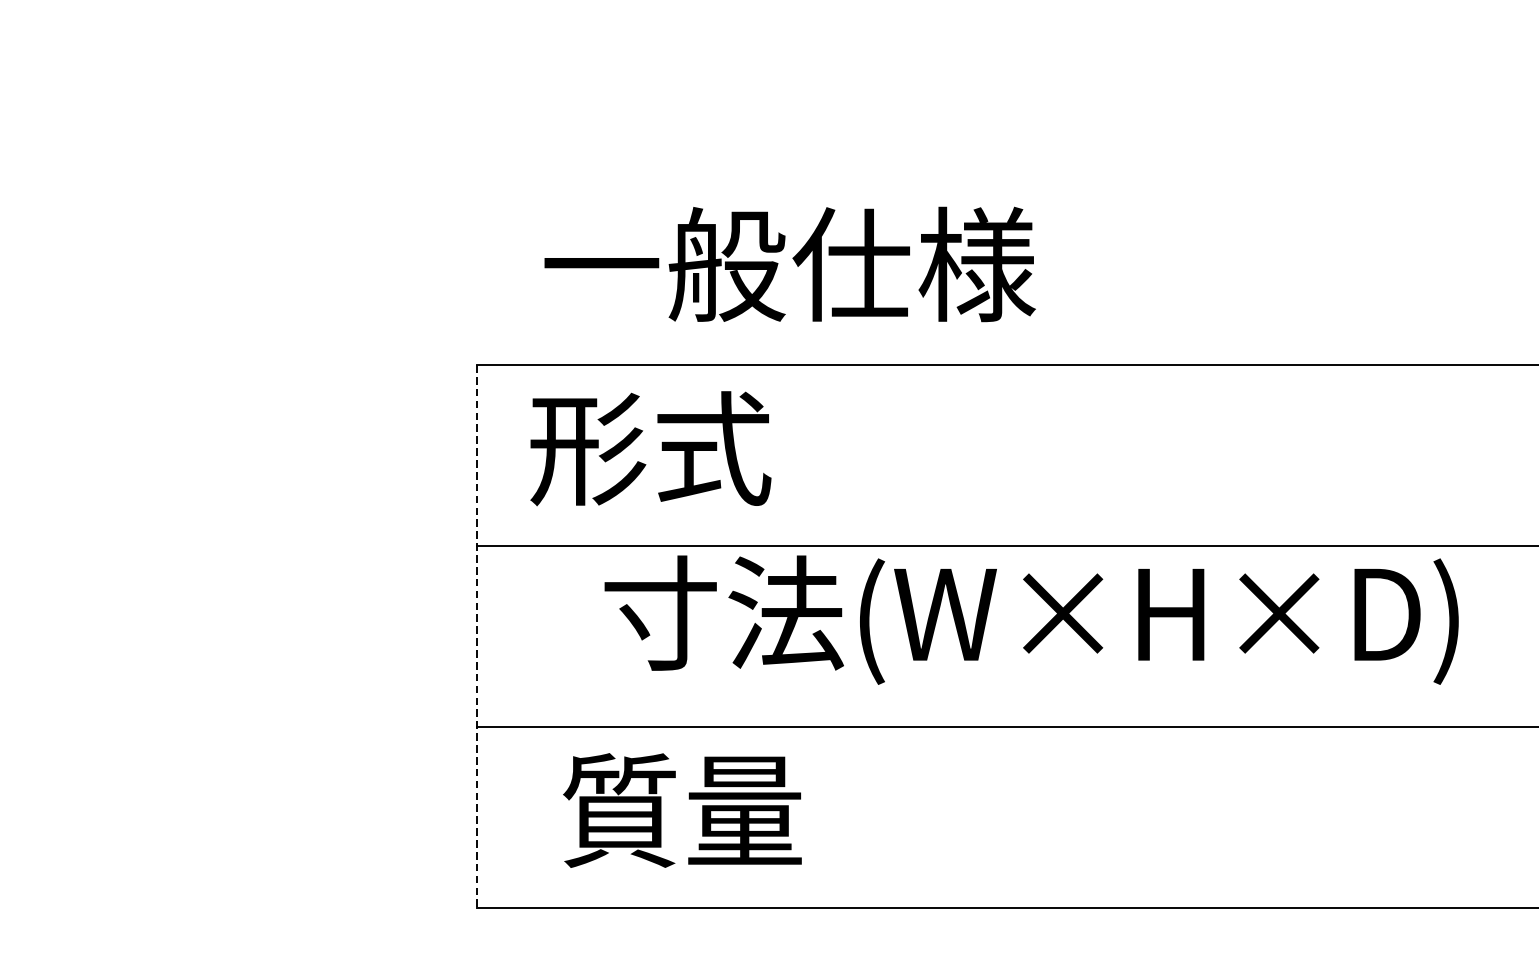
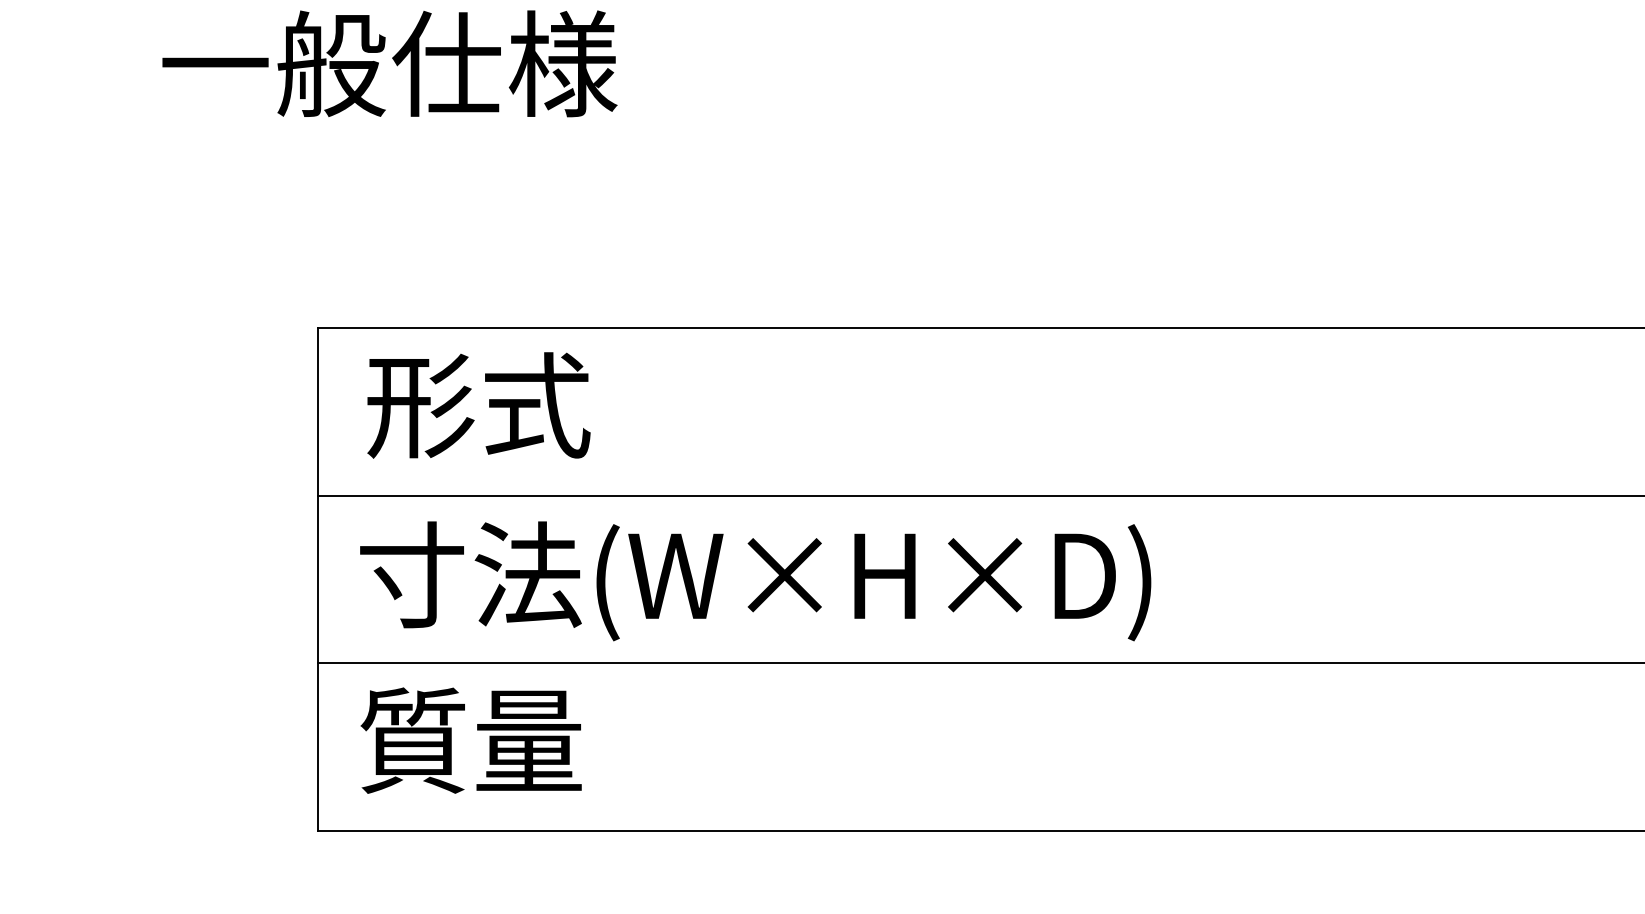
text: (789, 264) -> (389, 63), moved
text: (1031, 620) -> (755, 581), moved
line: (477, 637) -> (318, 580), dashed -> solid
text: (681, 810) -> (470, 740), moved

